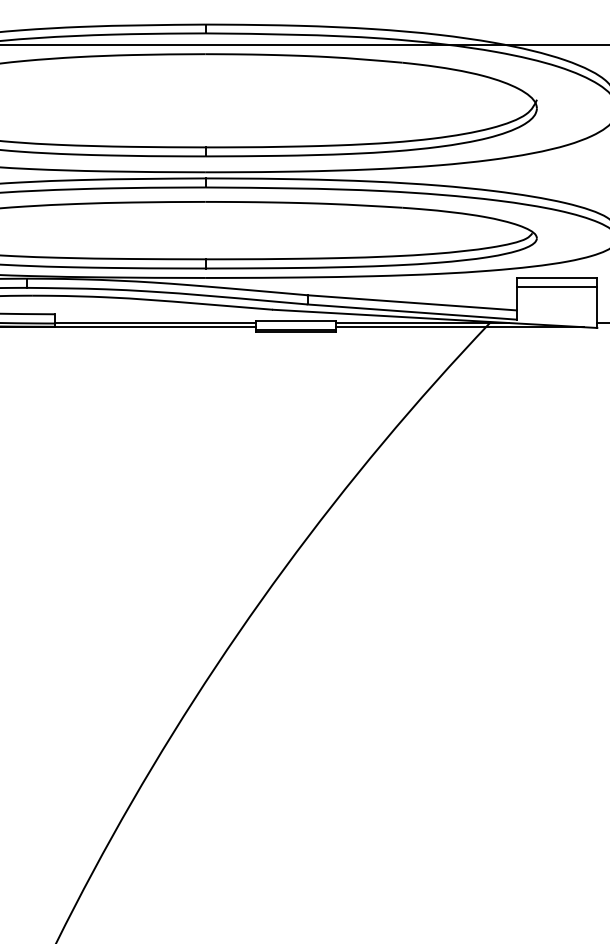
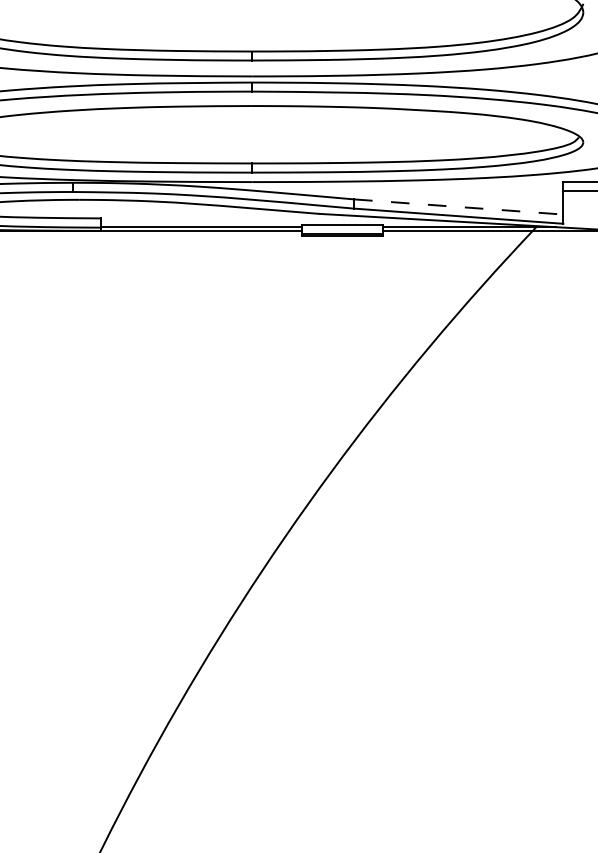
line: (412, 302) -> (458, 206), solid -> dashed

